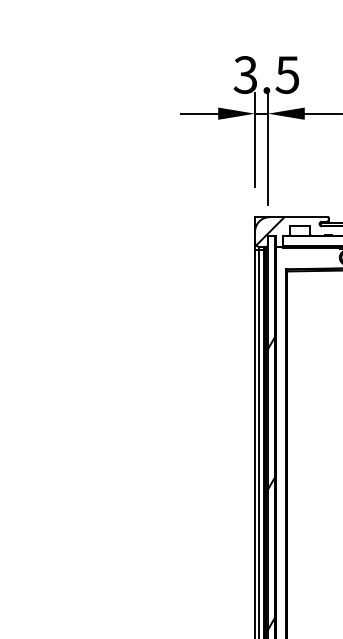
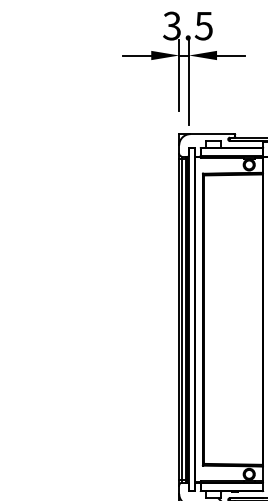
hatch: (269, 230) -> (190, 144), removed
hatch: (271, 482) -> (191, 335), removed

